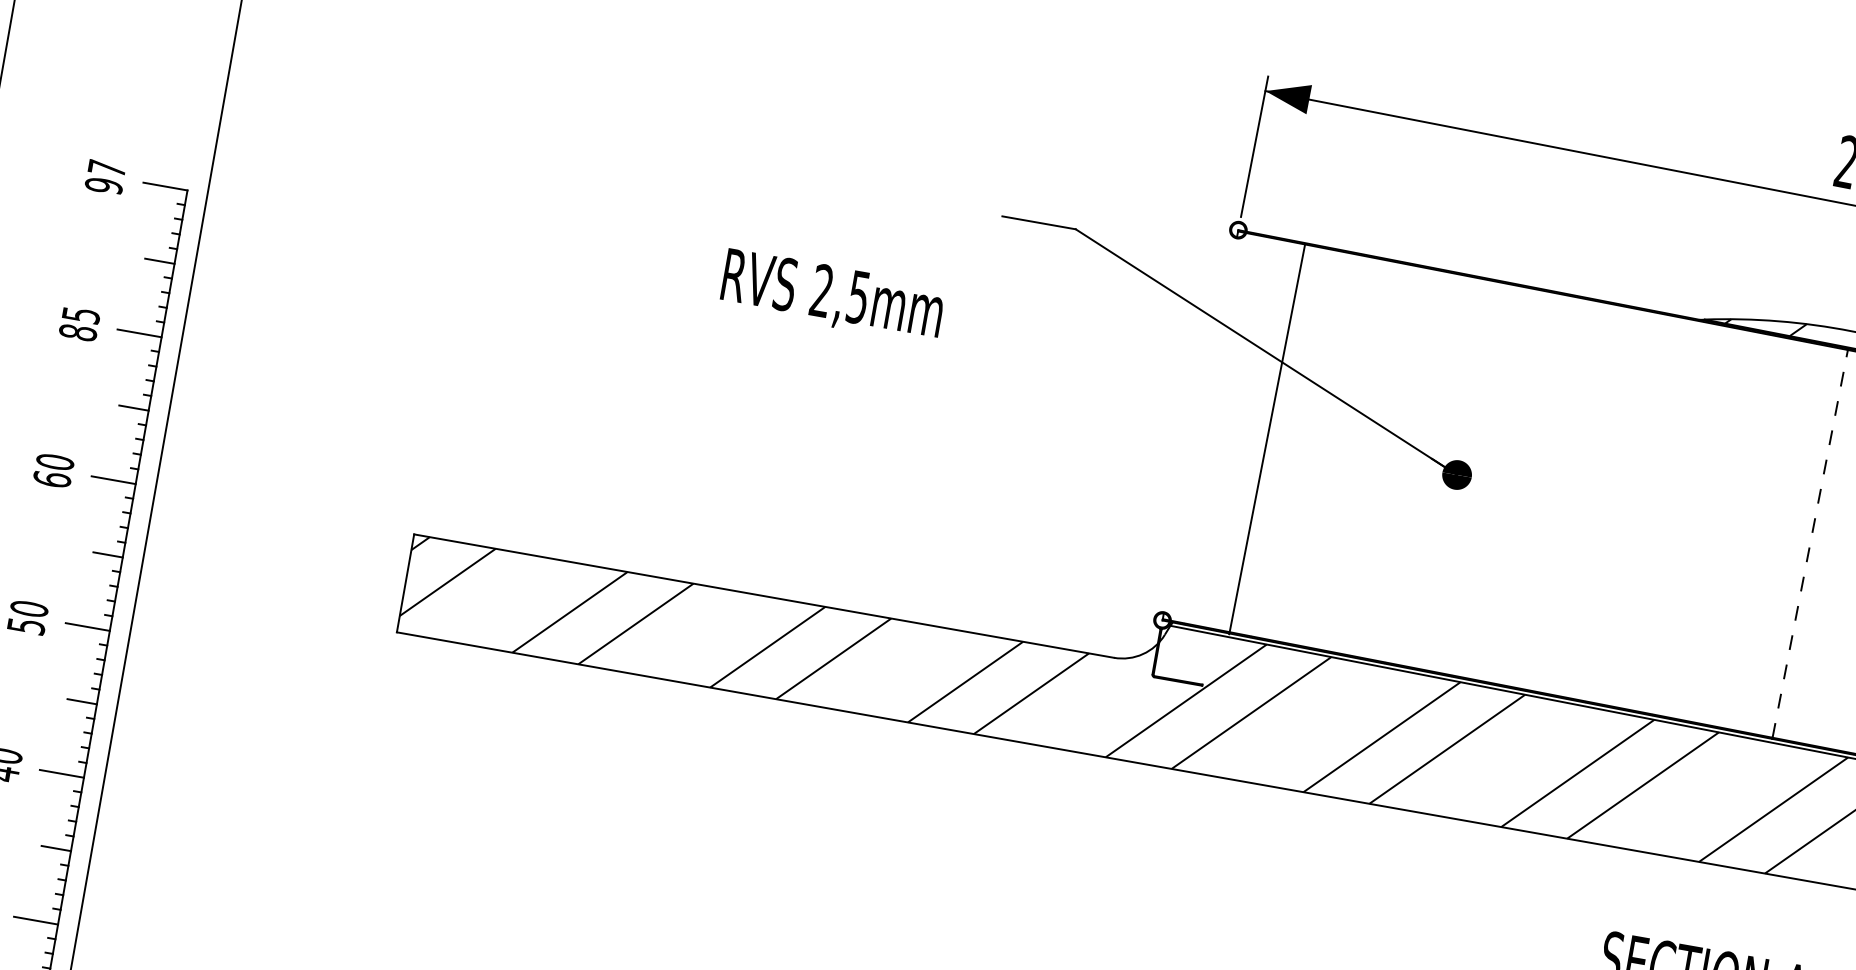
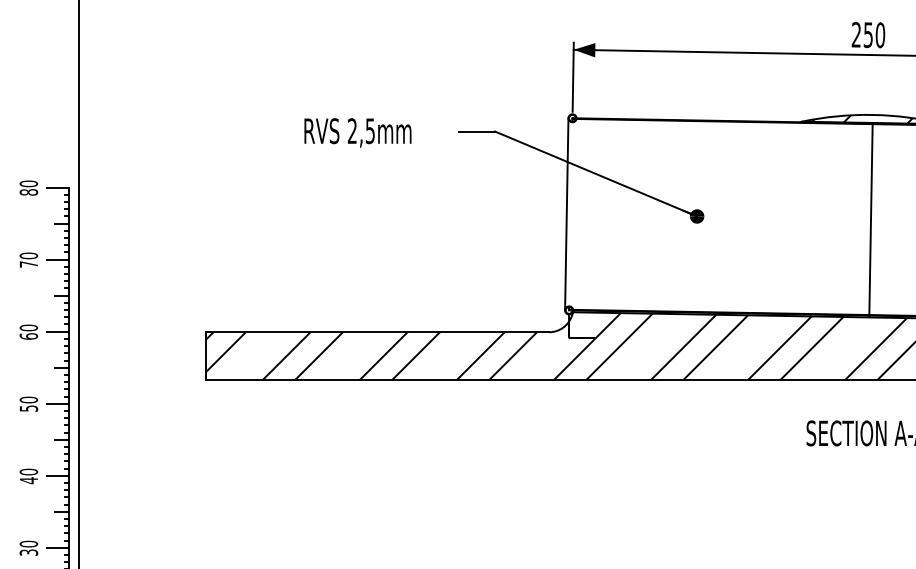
text: (104, 175) -> (28, 187), 97 -> 80
text: (831, 295) -> (357, 132), moved
text: (79, 322) -> (28, 259), 85 -> 70
line: (1266, 439) -> (566, 214), moved
line: (1811, 543) -> (871, 219), dashed -> solid

